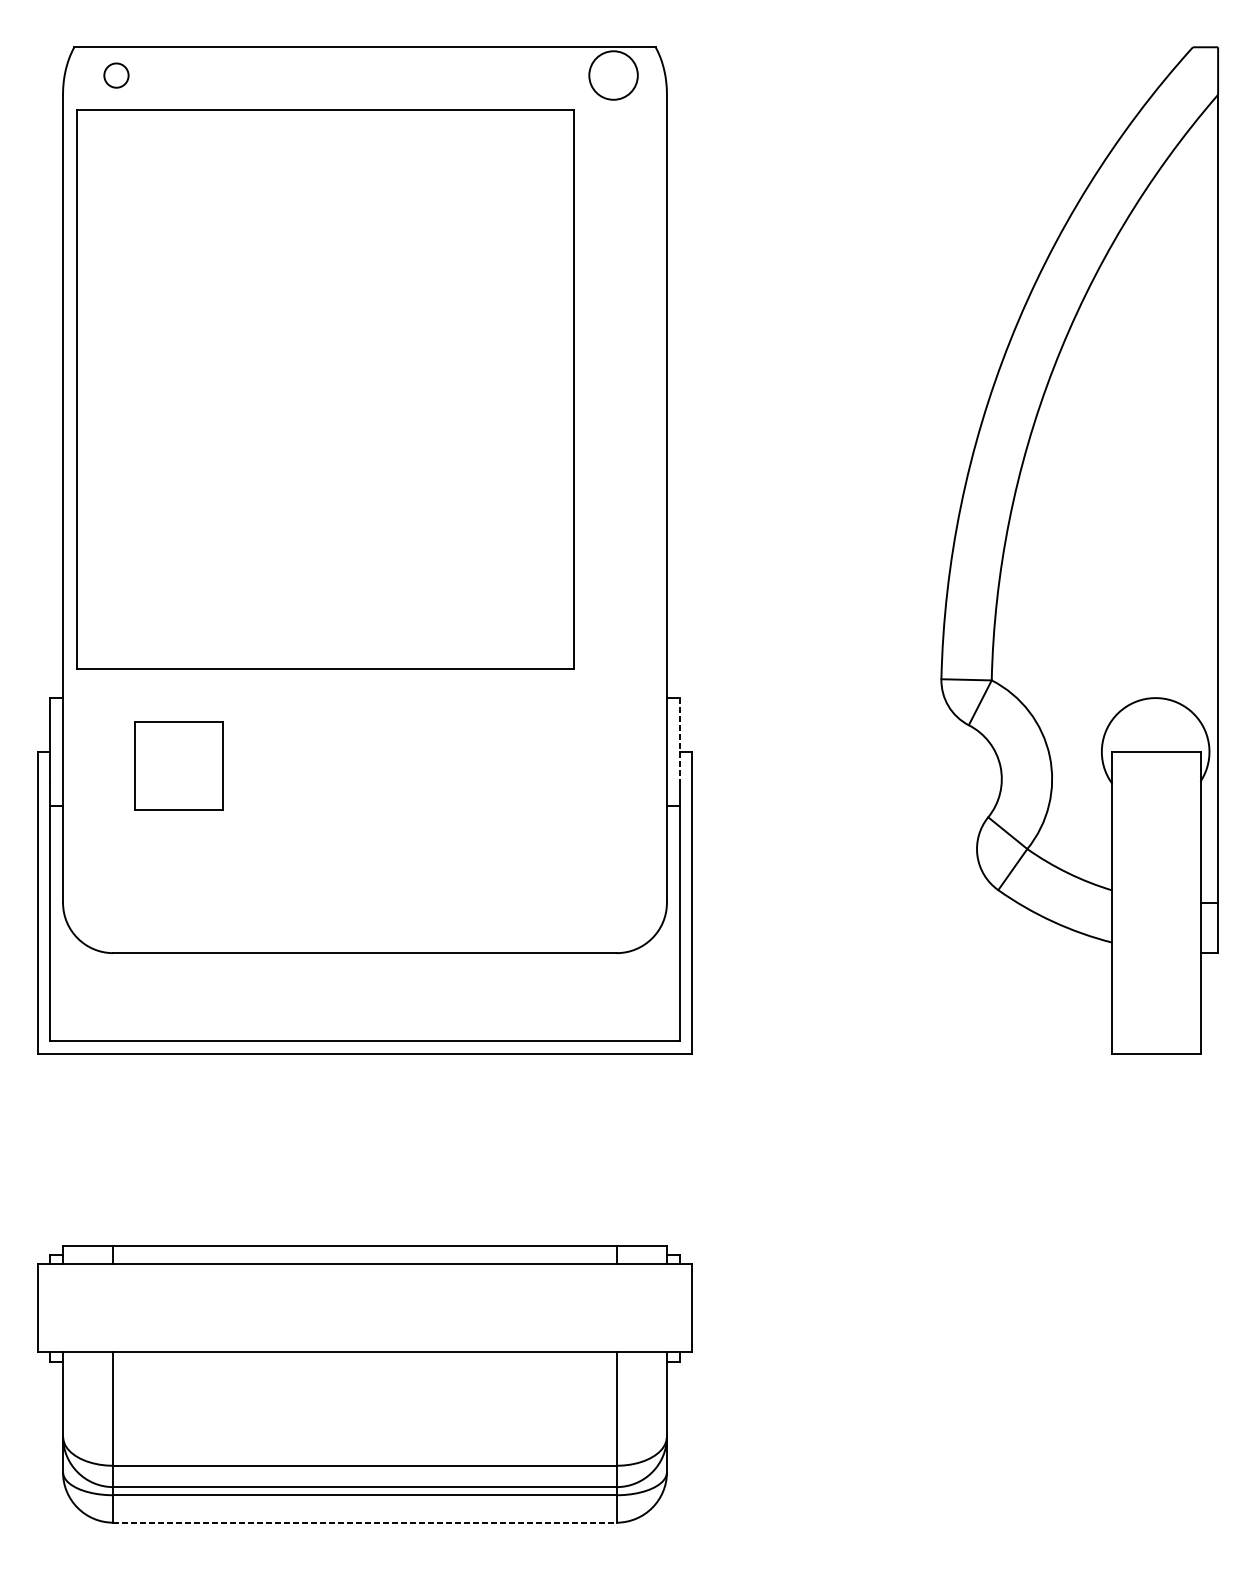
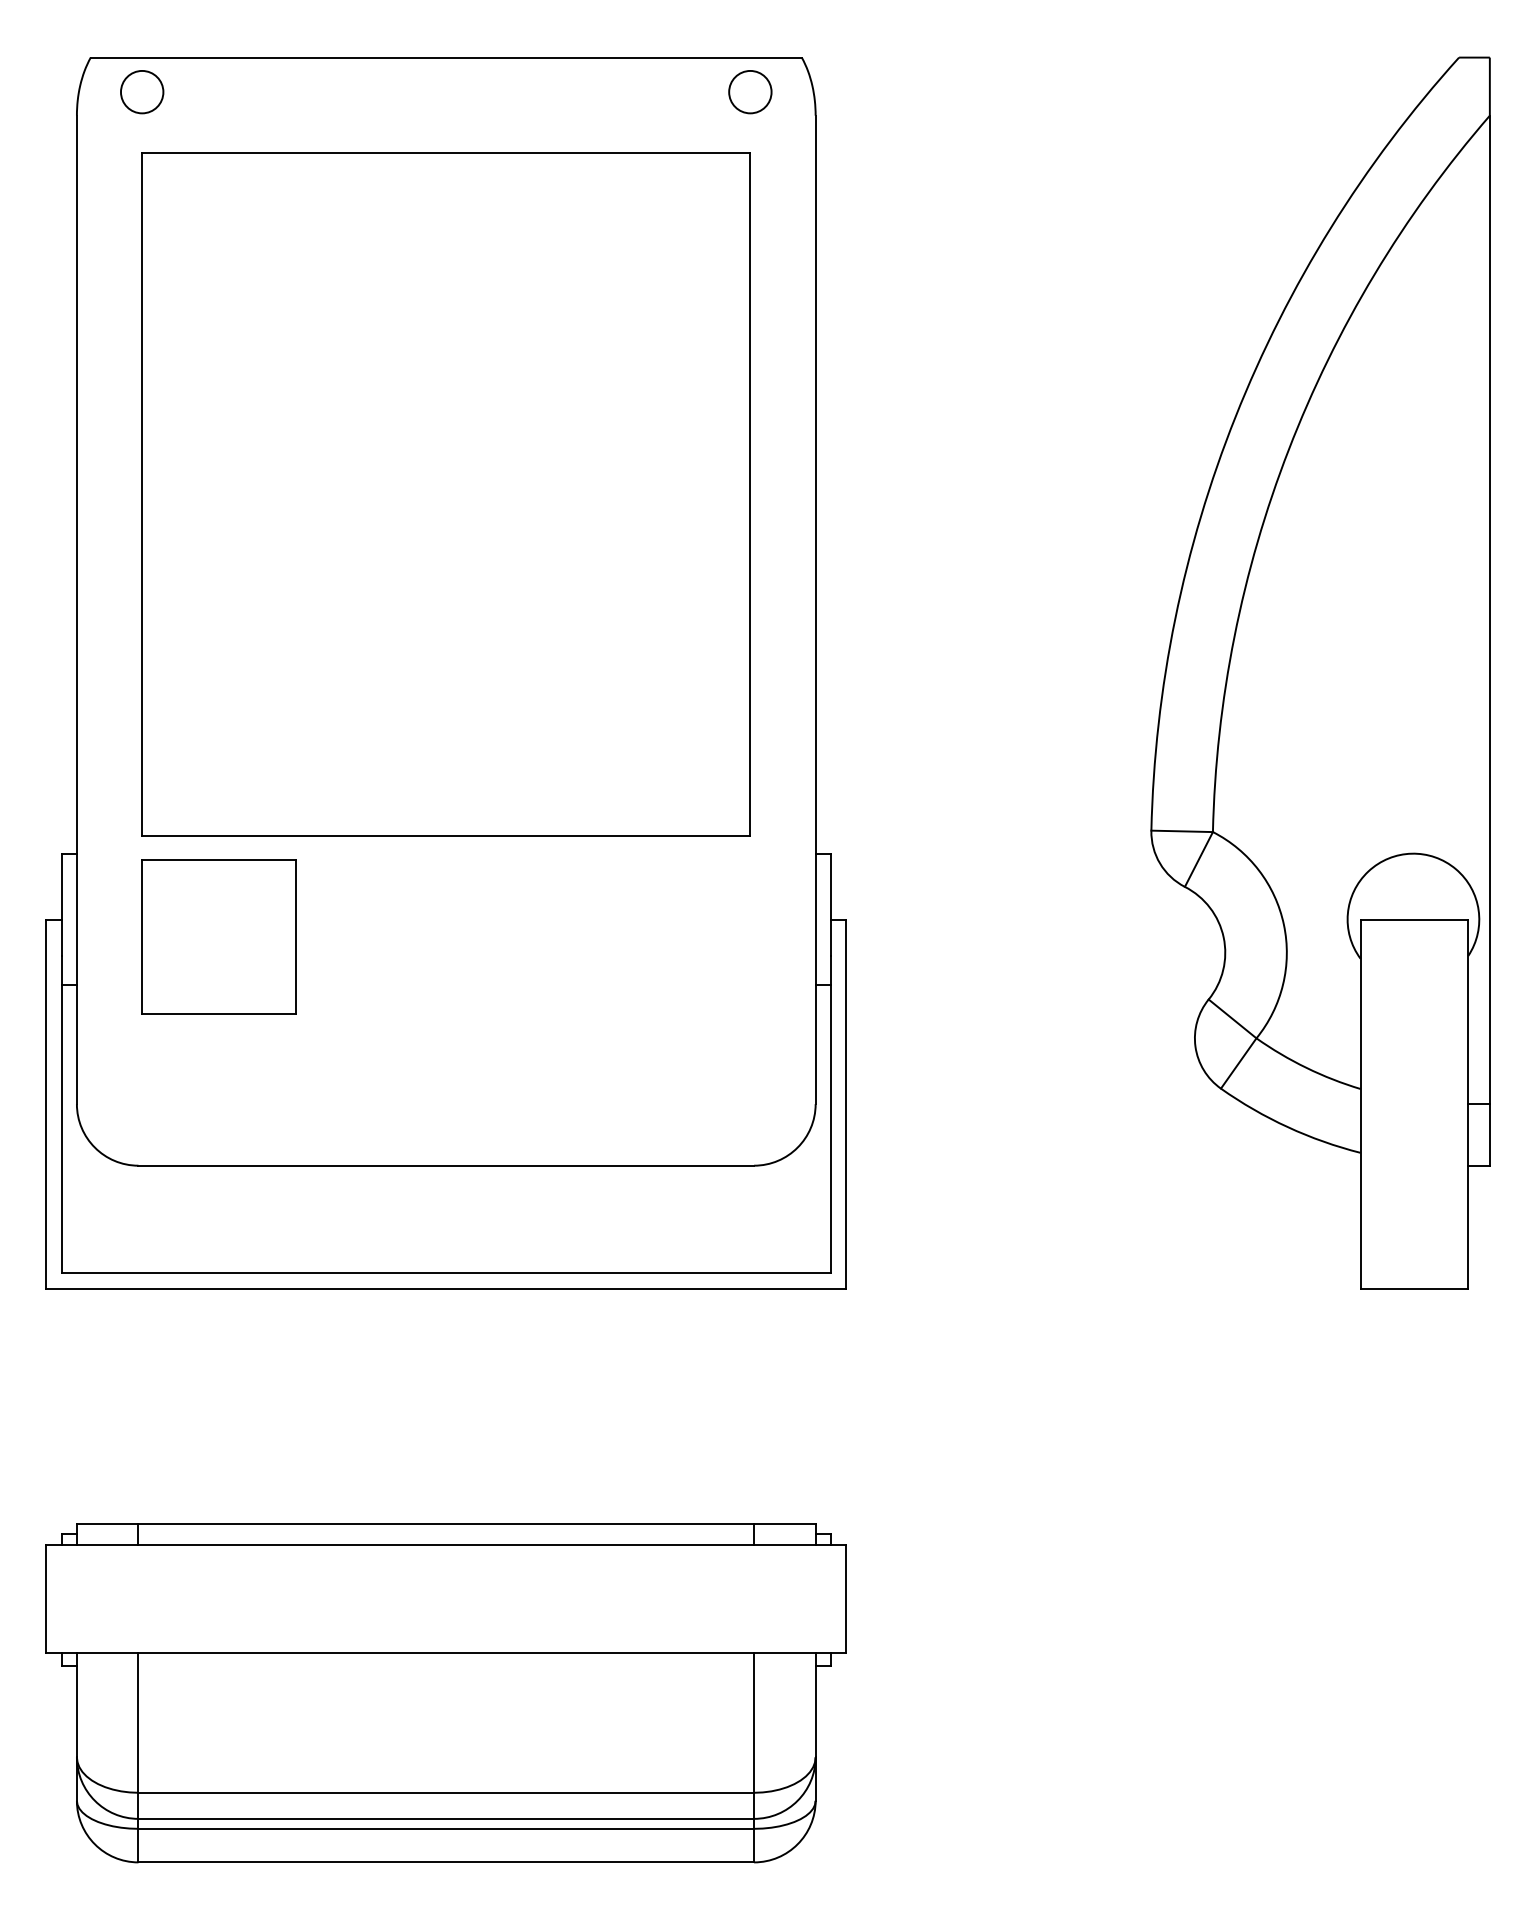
circle: (116, 75) -> (142, 92), size x1.43
circle: (613, 75) -> (750, 91), size x0.71
part: (325, 389) -> (445, 494), moved
line: (679, 740) -> (831, 905), dashed -> solid
part: (178, 765) -> (218, 936), size x1.43
line: (365, 1522) -> (446, 1862), dashed -> solid

